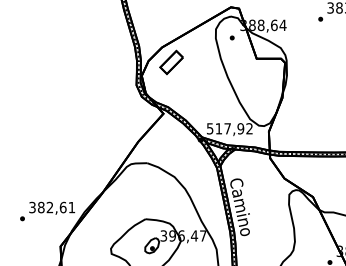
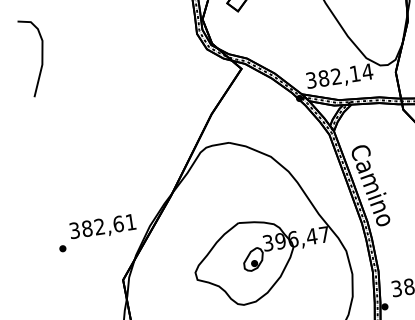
curve: (27, 84) -> (41, 56), added
text: (230, 128) -> (340, 75), 517,92 -> 382,14

